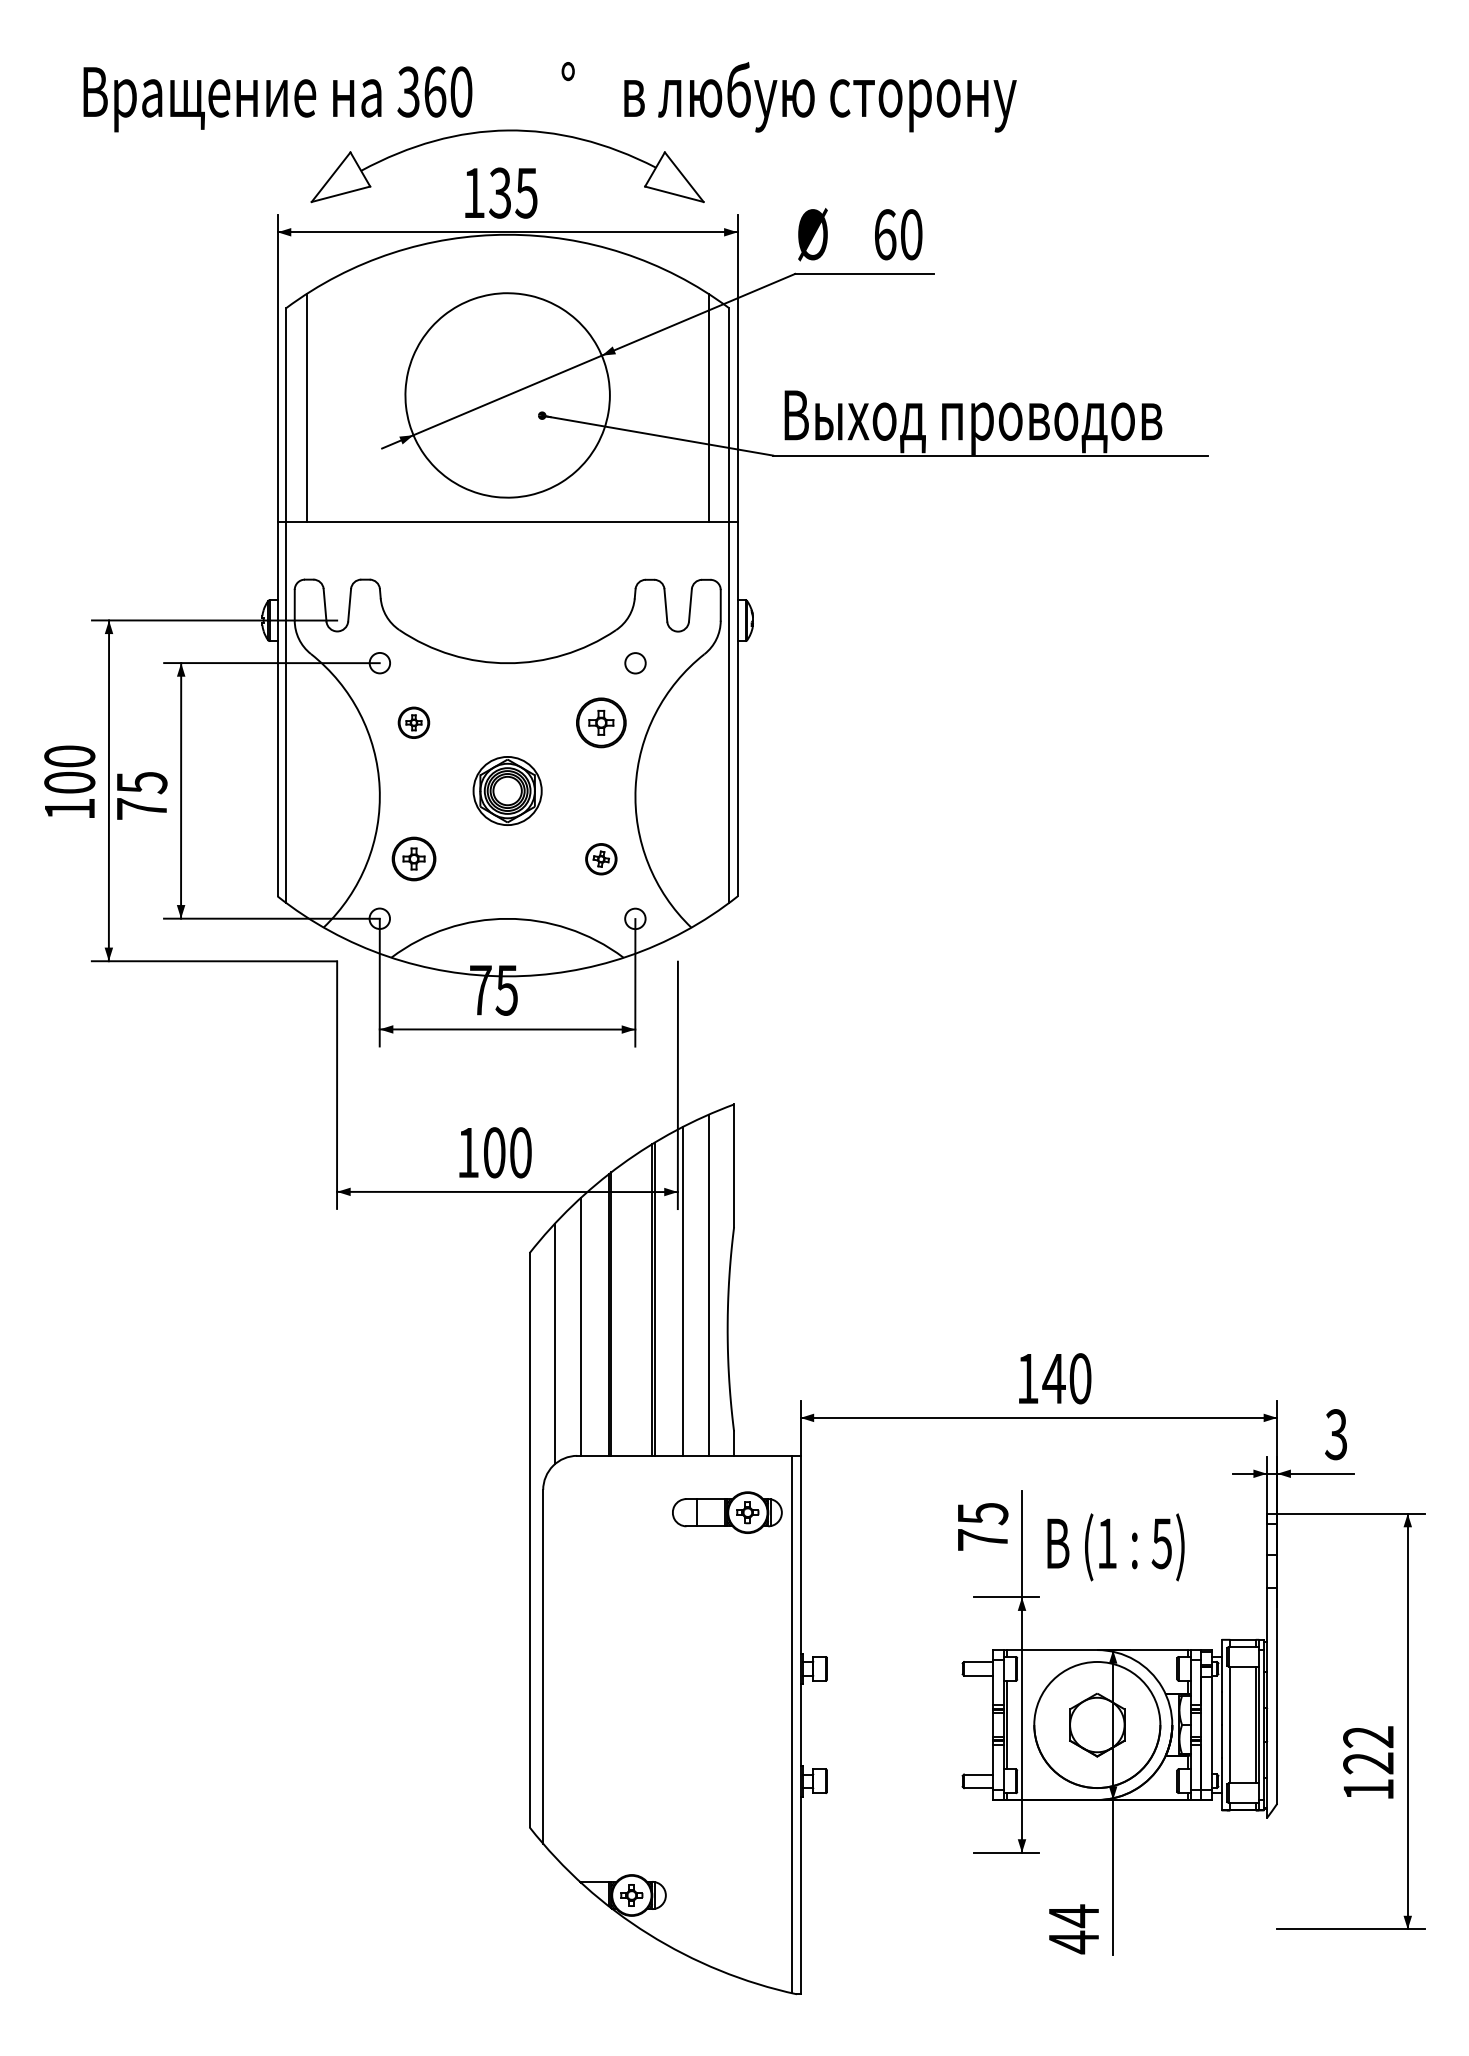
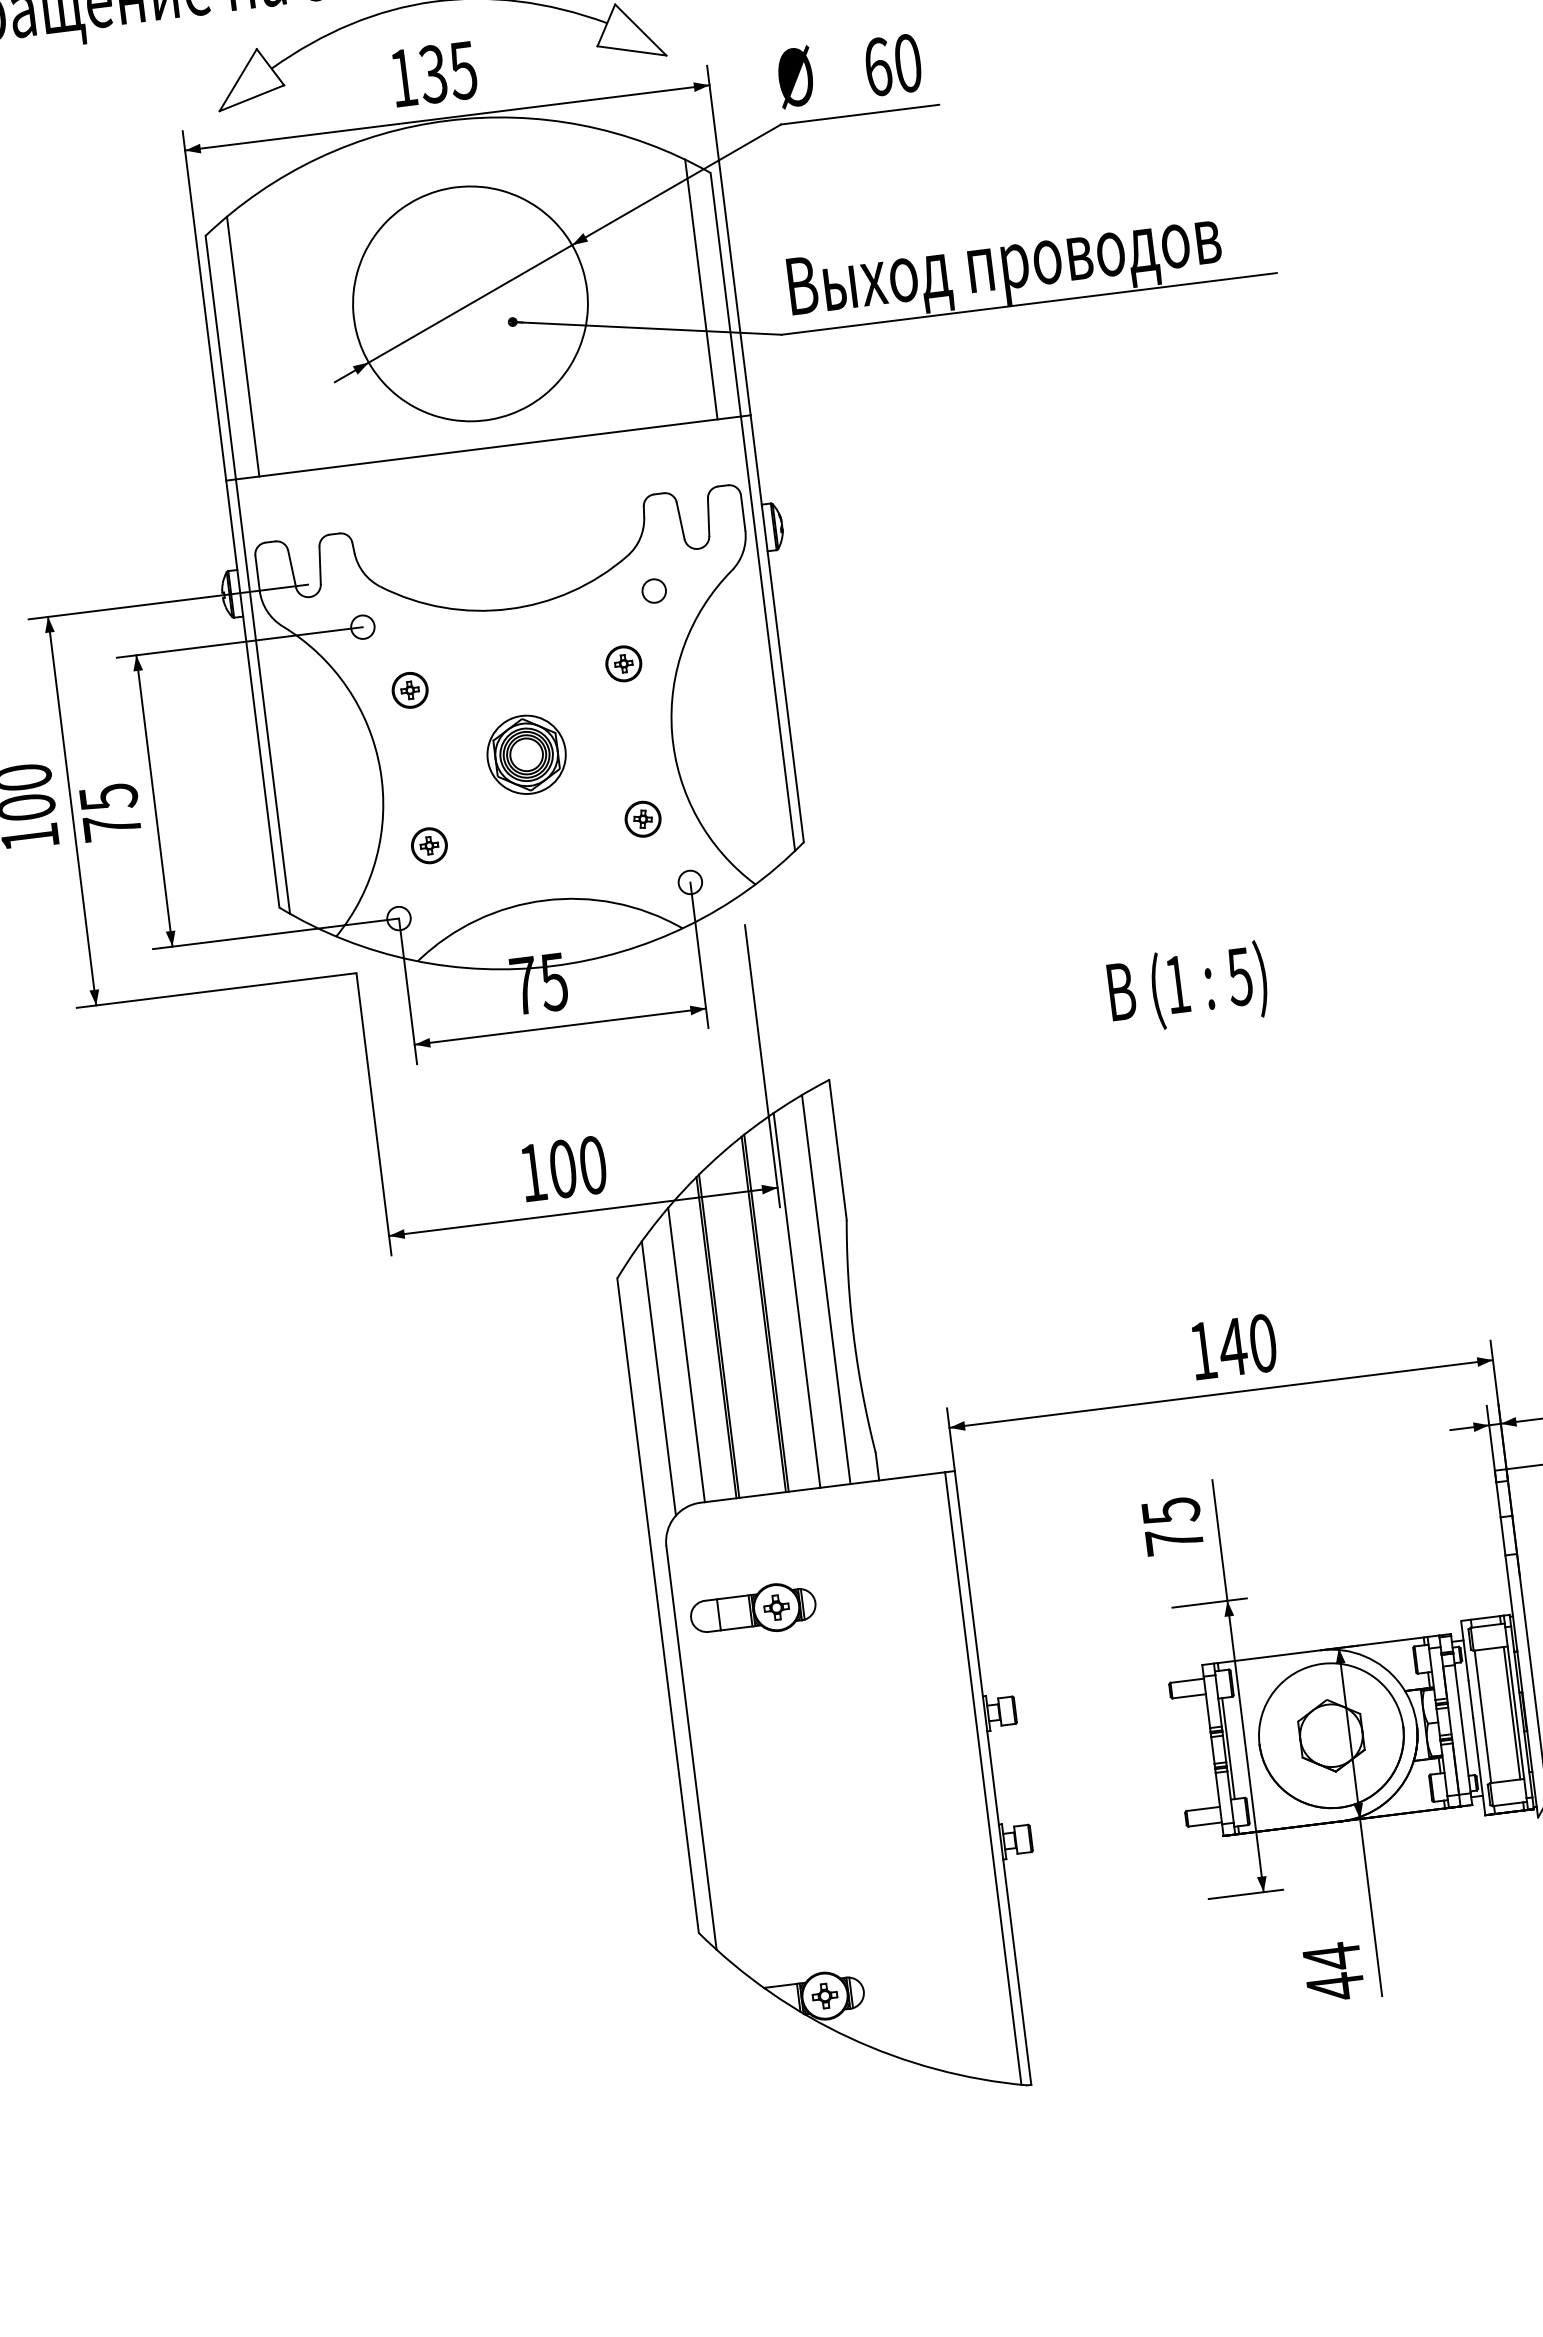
part: (601, 722) -> (623, 663), size x0.62
part: (413, 859) -> (429, 846), size x0.71
part: (727, 1512) -> (753, 1610), moved
text: (1115, 1547) -> (1187, 987), moved

